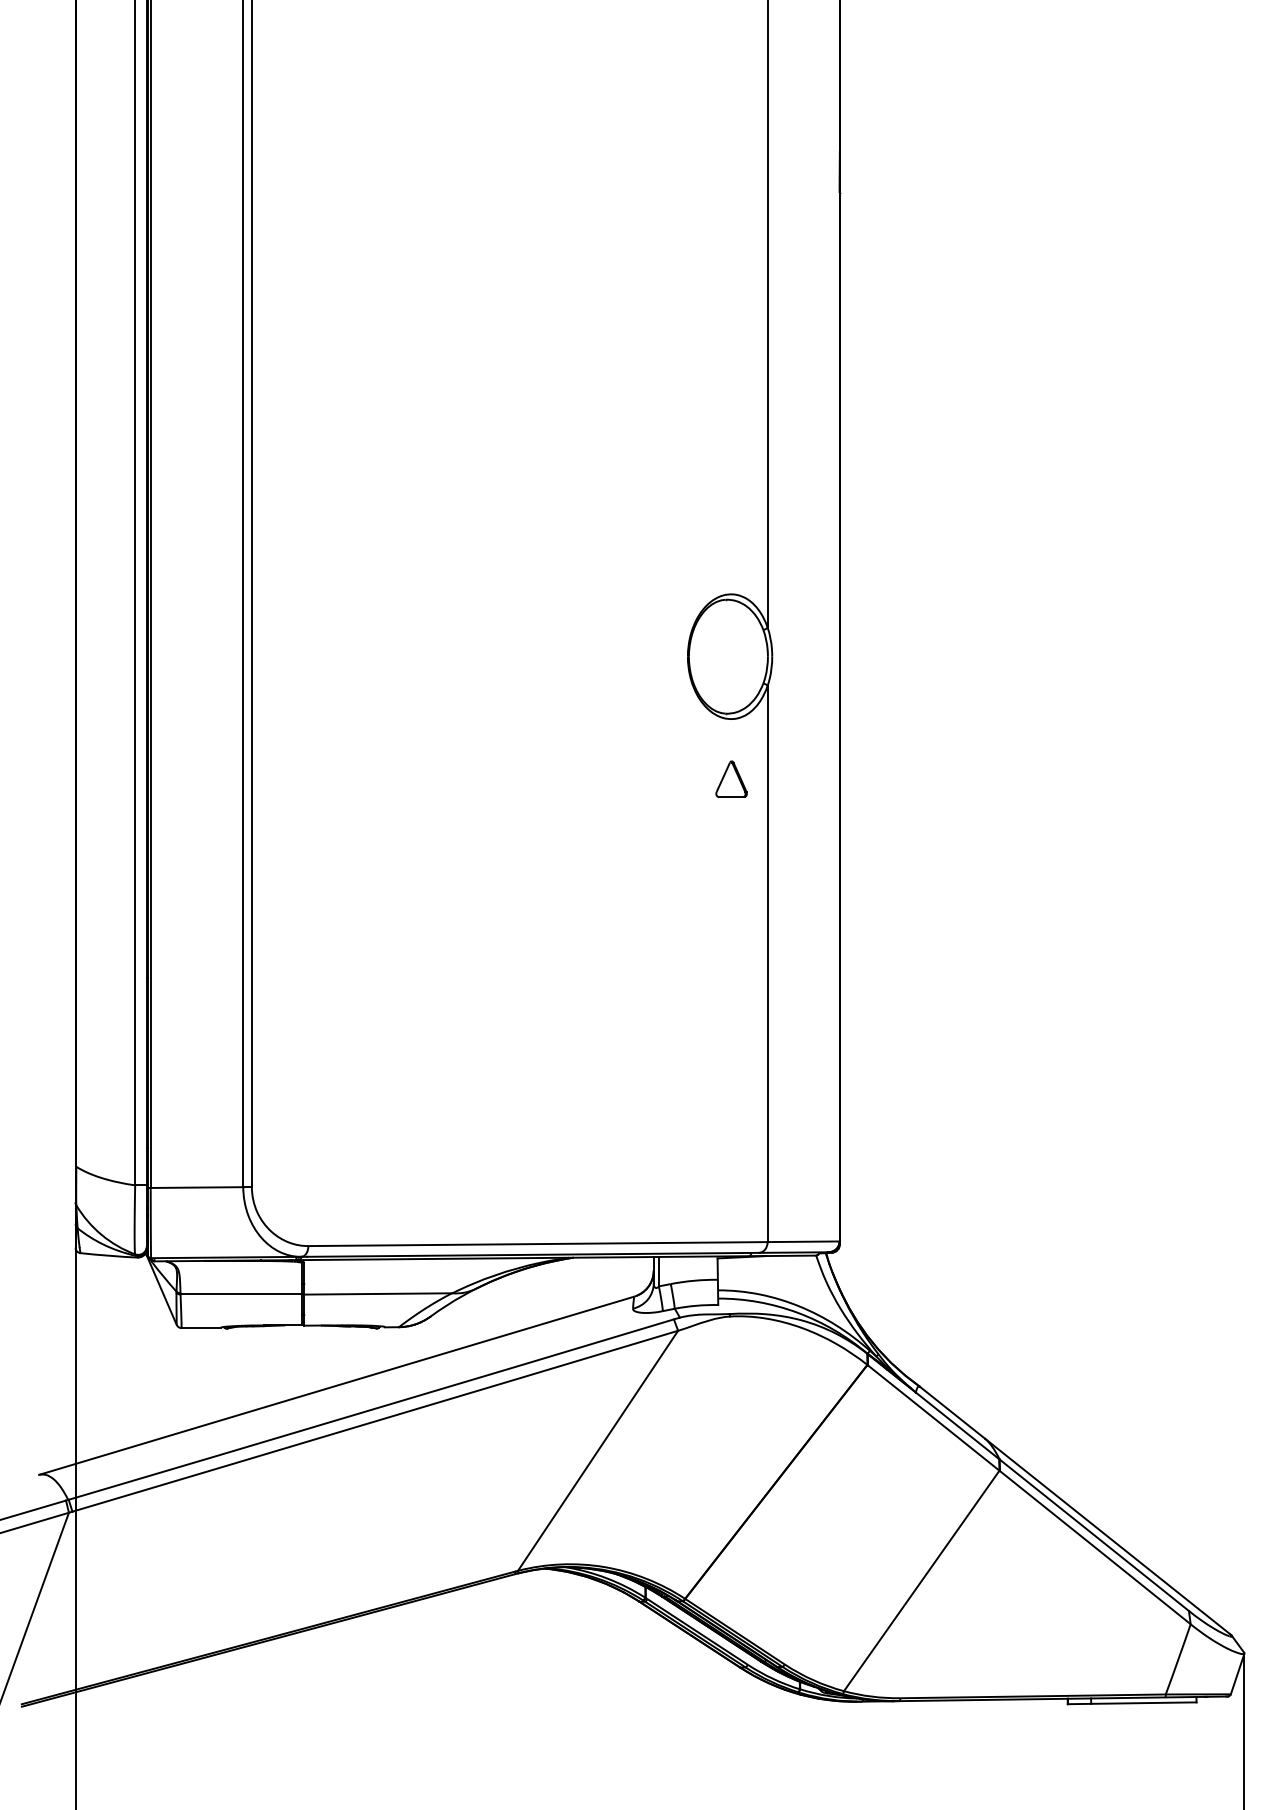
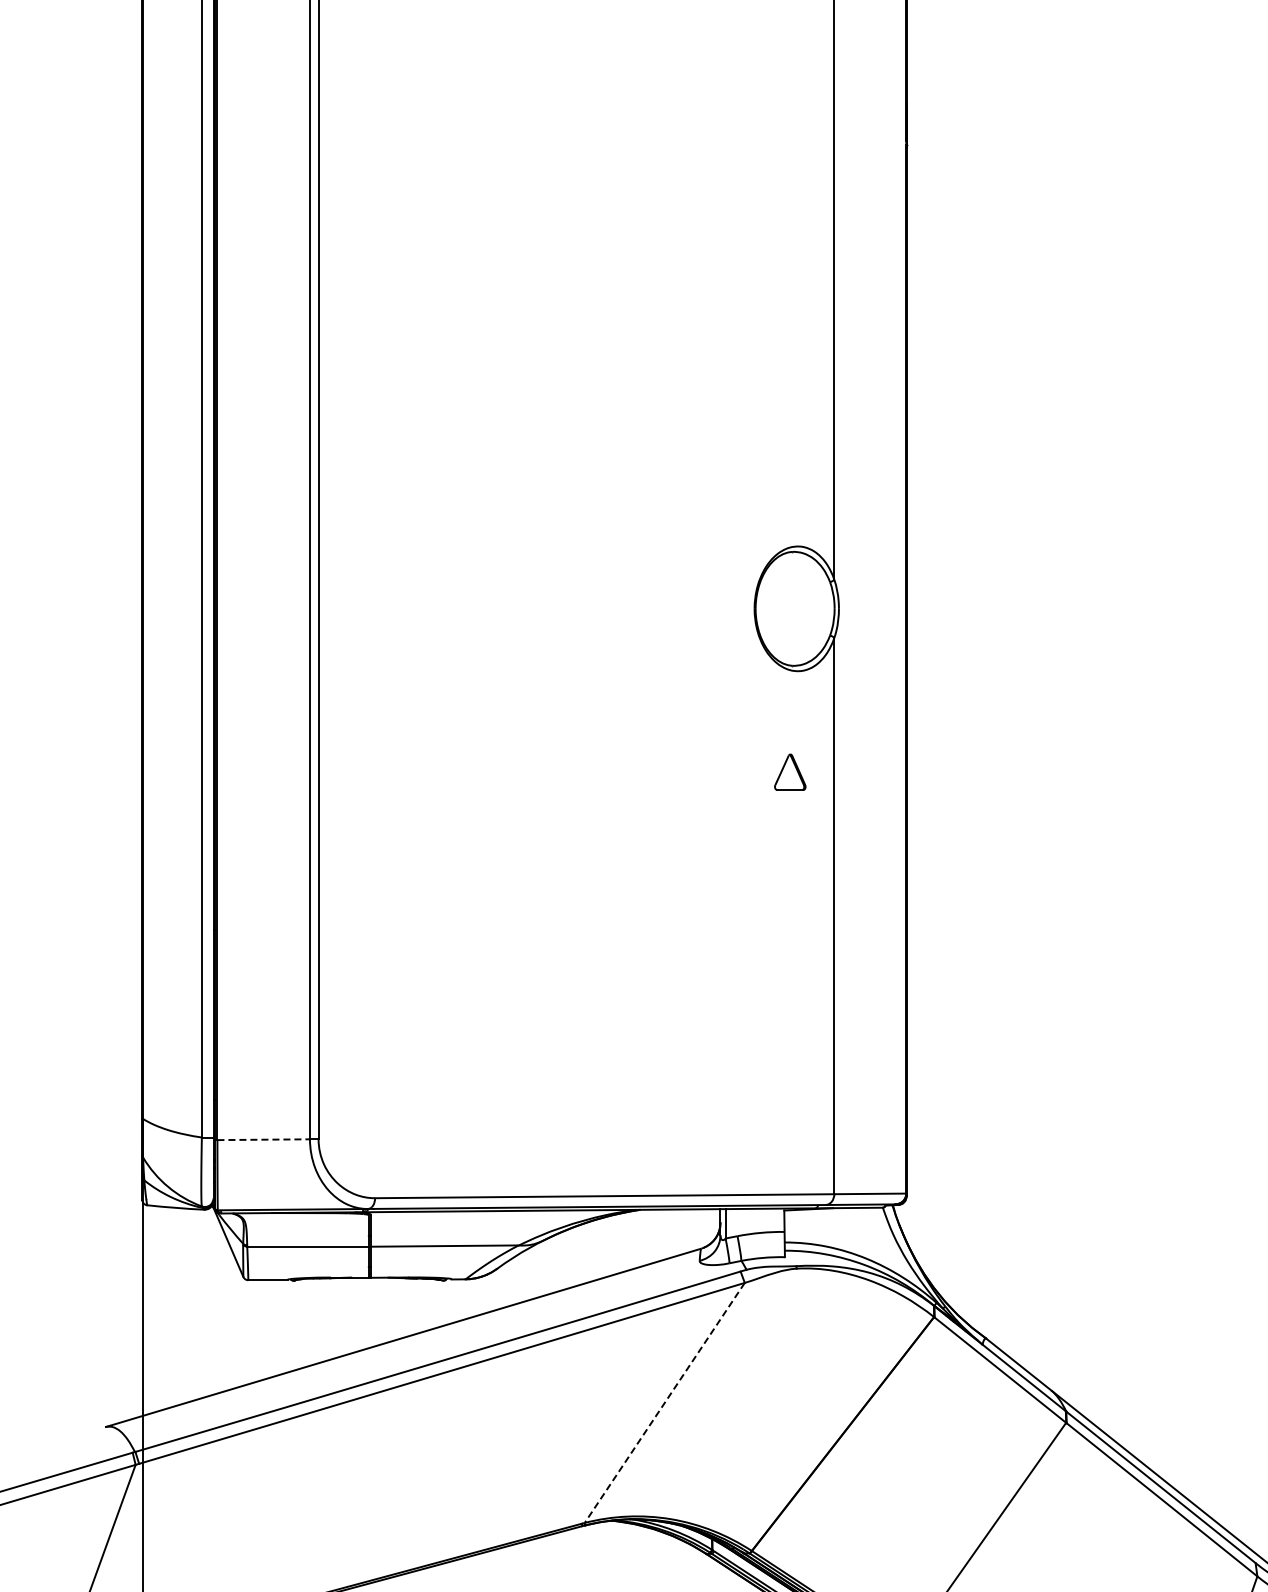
part: (731, 778) -> (790, 771), moved
line: (197, 1187) -> (264, 1139), solid -> dashed
line: (597, 1451) -> (664, 1403), solid -> dashed

